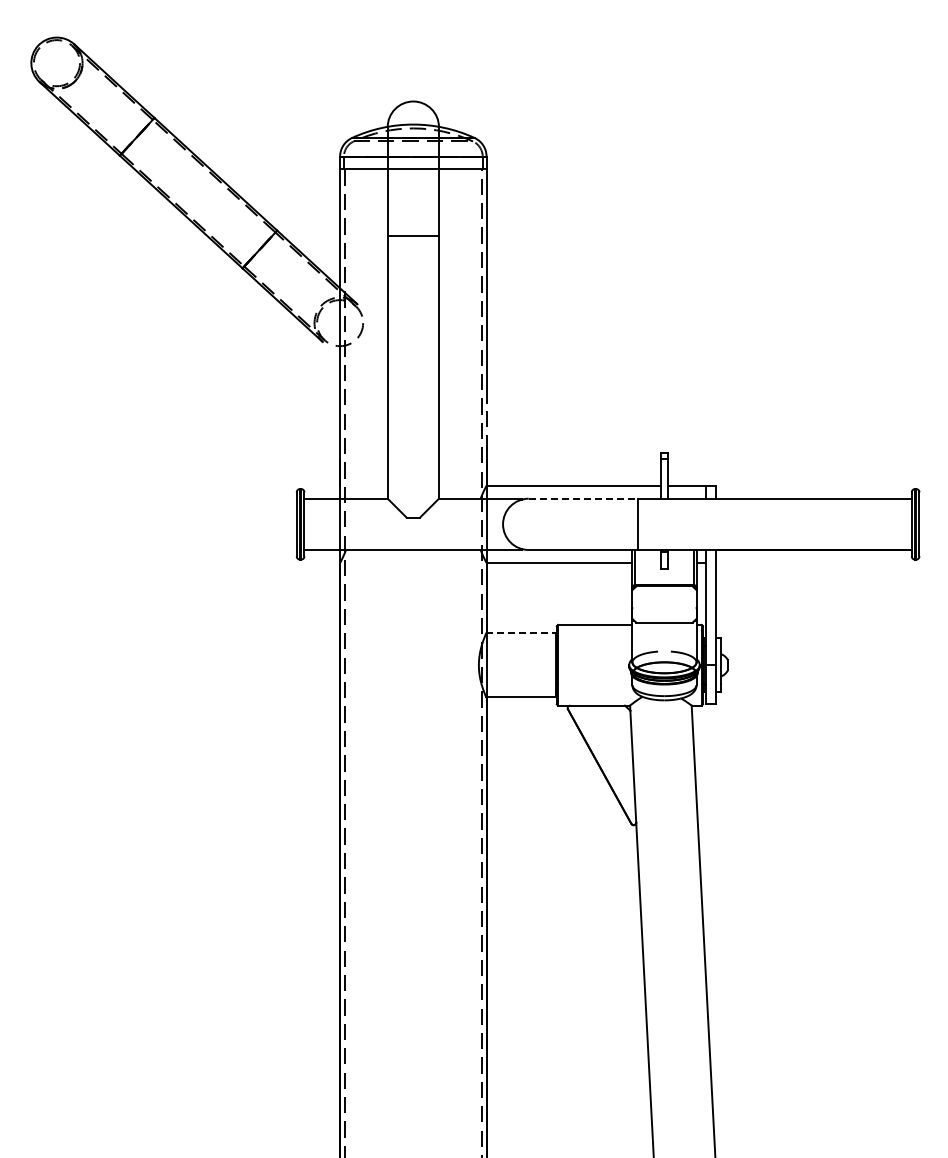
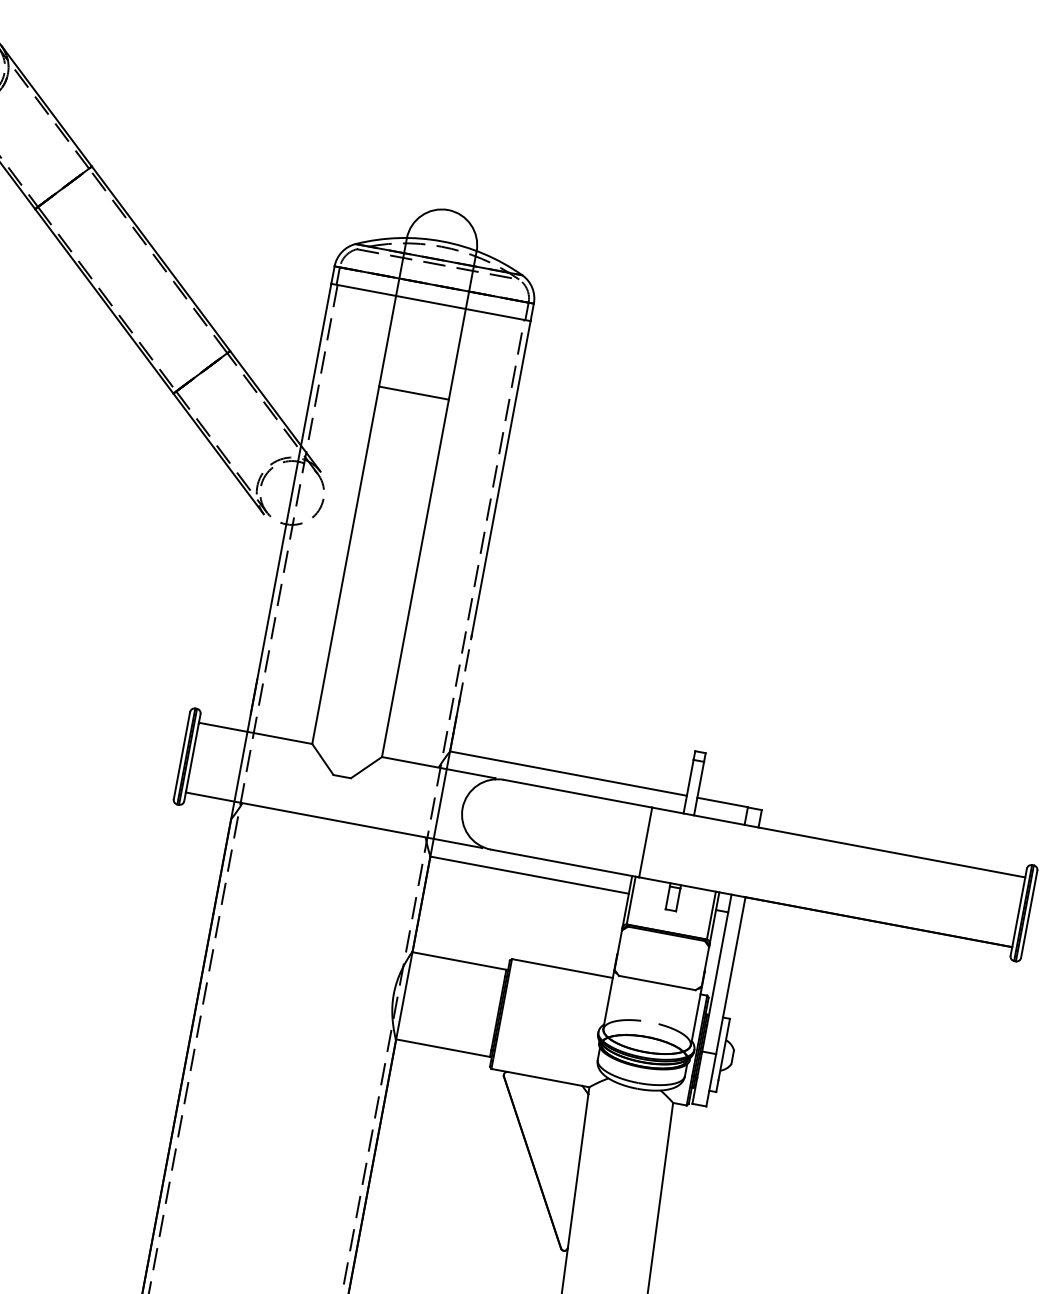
line: (583, 498) -> (578, 793), dashed -> solid
line: (520, 633) -> (458, 961), dashed -> solid

